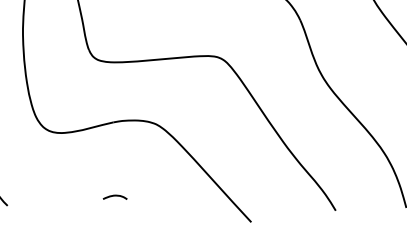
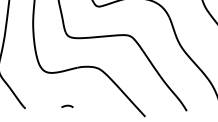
curve: (115, 197) -> (67, 106), moved

